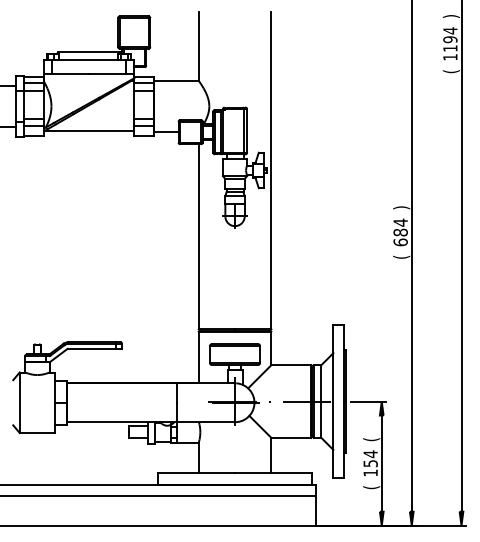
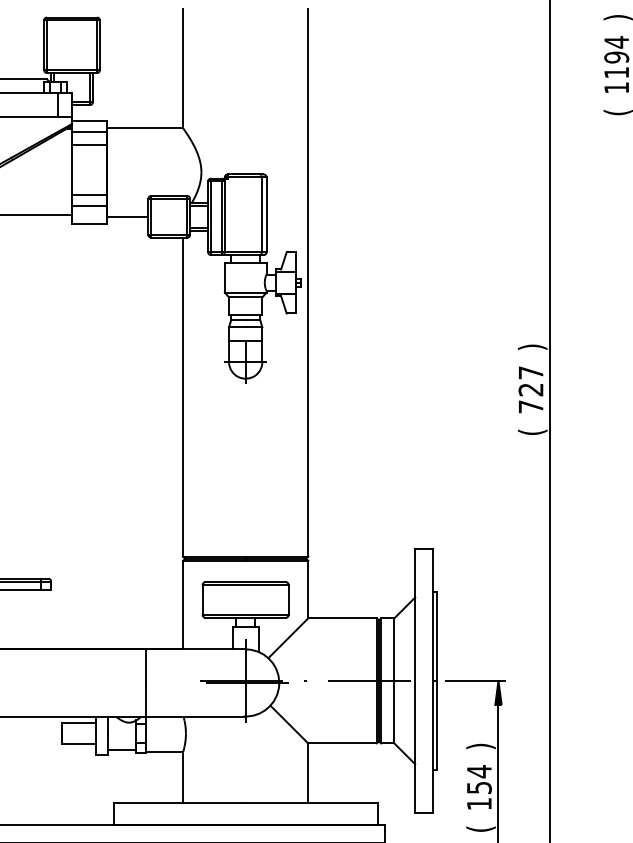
text: (400, 232) -> (530, 389), 684 -> 727
text: (371, 439) -> (480, 746), ( -> )

